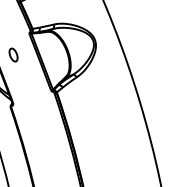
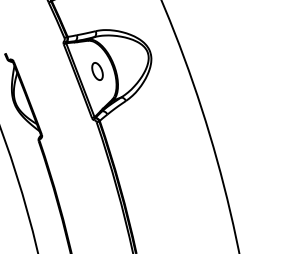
part: (13, 55) -> (97, 71), moved

